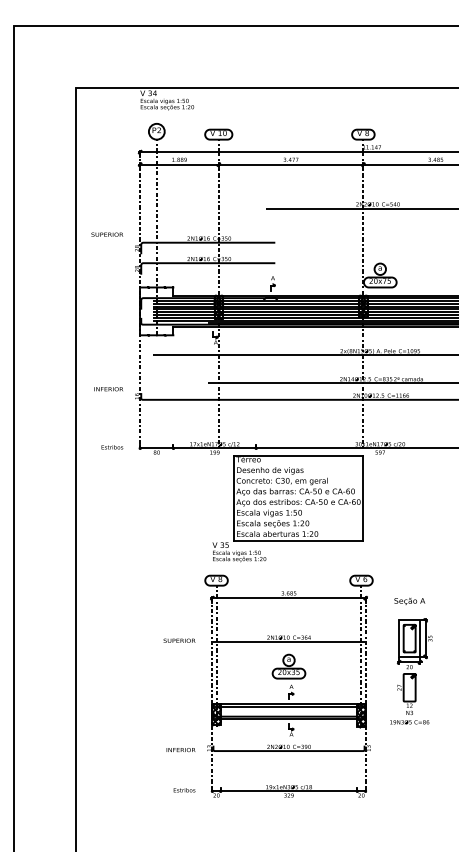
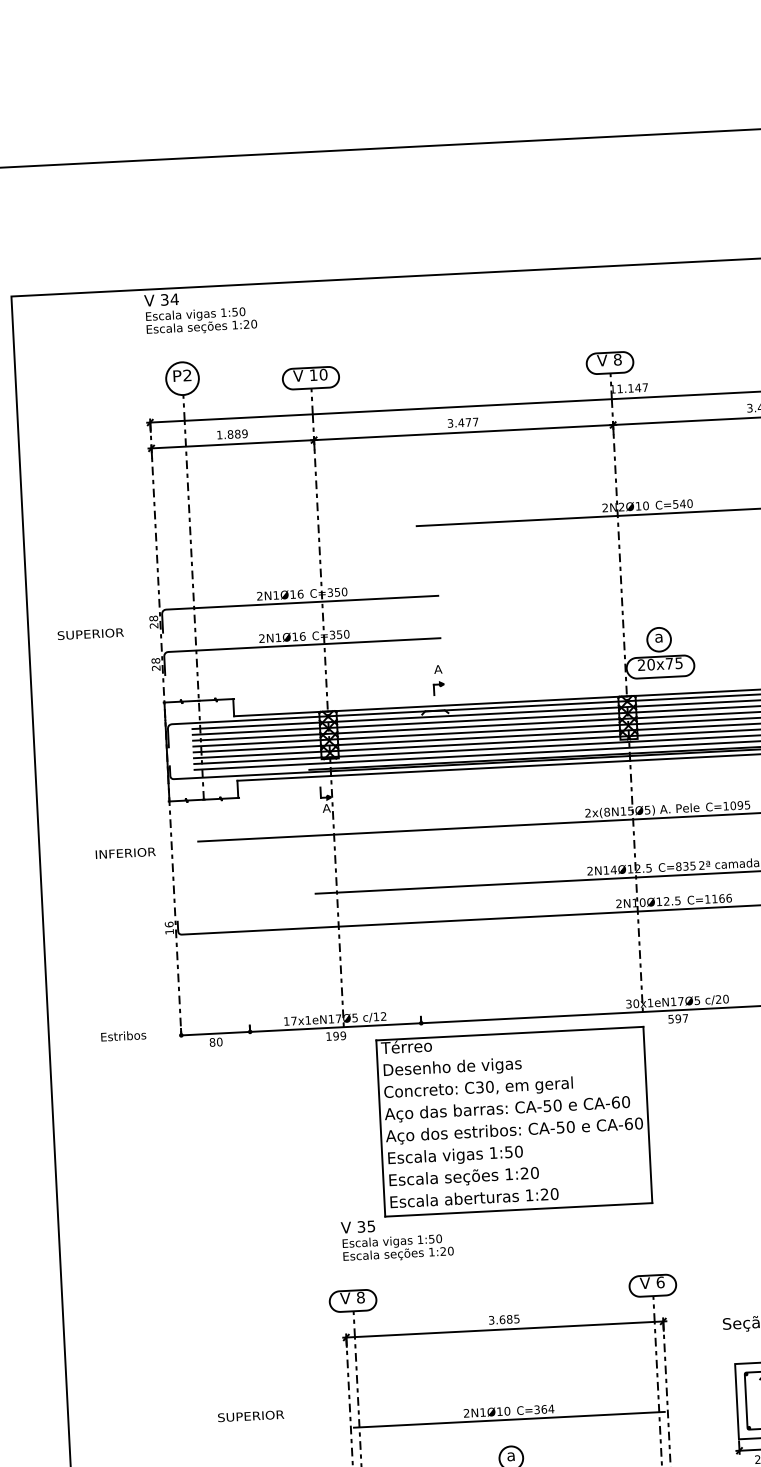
text: (107, 234) -> (91, 633), moved
text: (108, 389) -> (125, 853), moved
text: (179, 640) -> (250, 1415), moved

